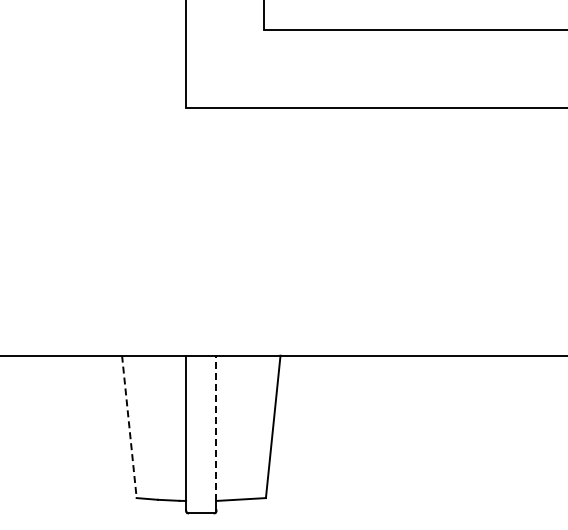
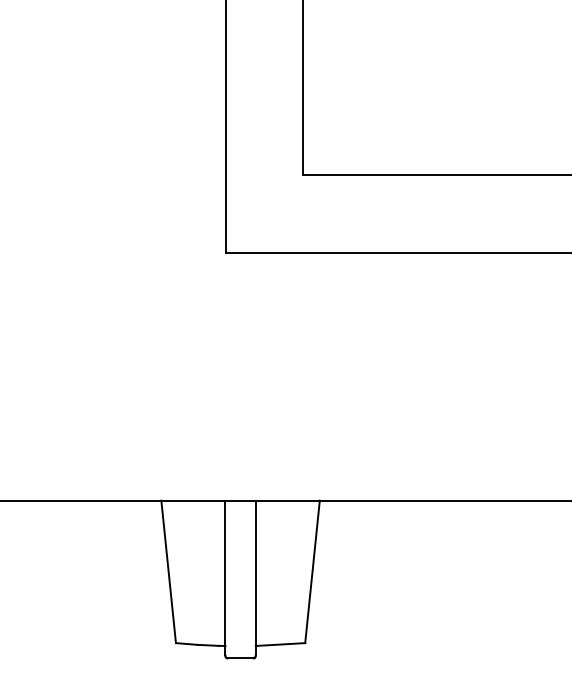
line: (129, 426) -> (168, 571), dashed -> solid
line: (216, 428) -> (255, 573), dashed -> solid

